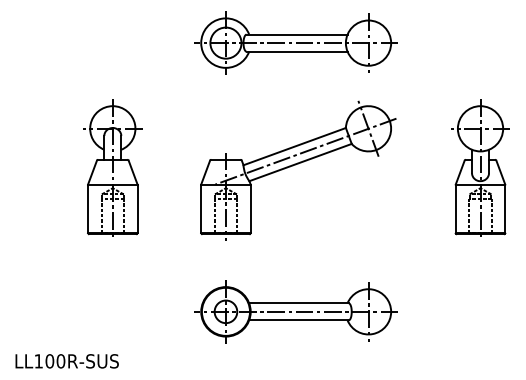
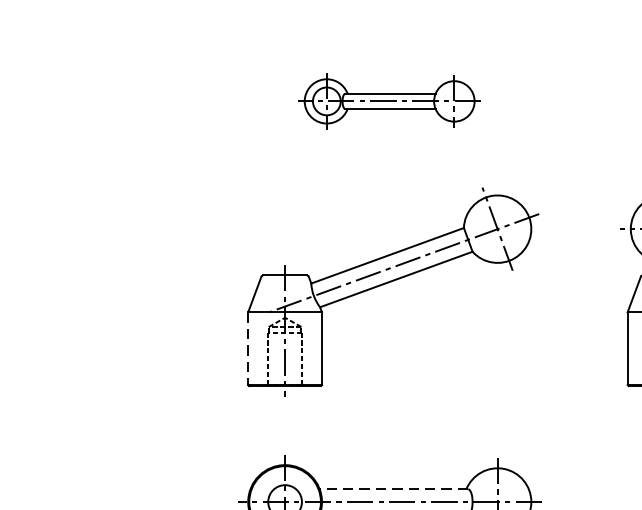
part: (295, 42) -> (388, 100), size x0.6
part: (112, 167) -> (115, 286), removed
line: (201, 209) -> (248, 349), solid -> dashed
line: (299, 303) -> (394, 489), solid -> dashed

